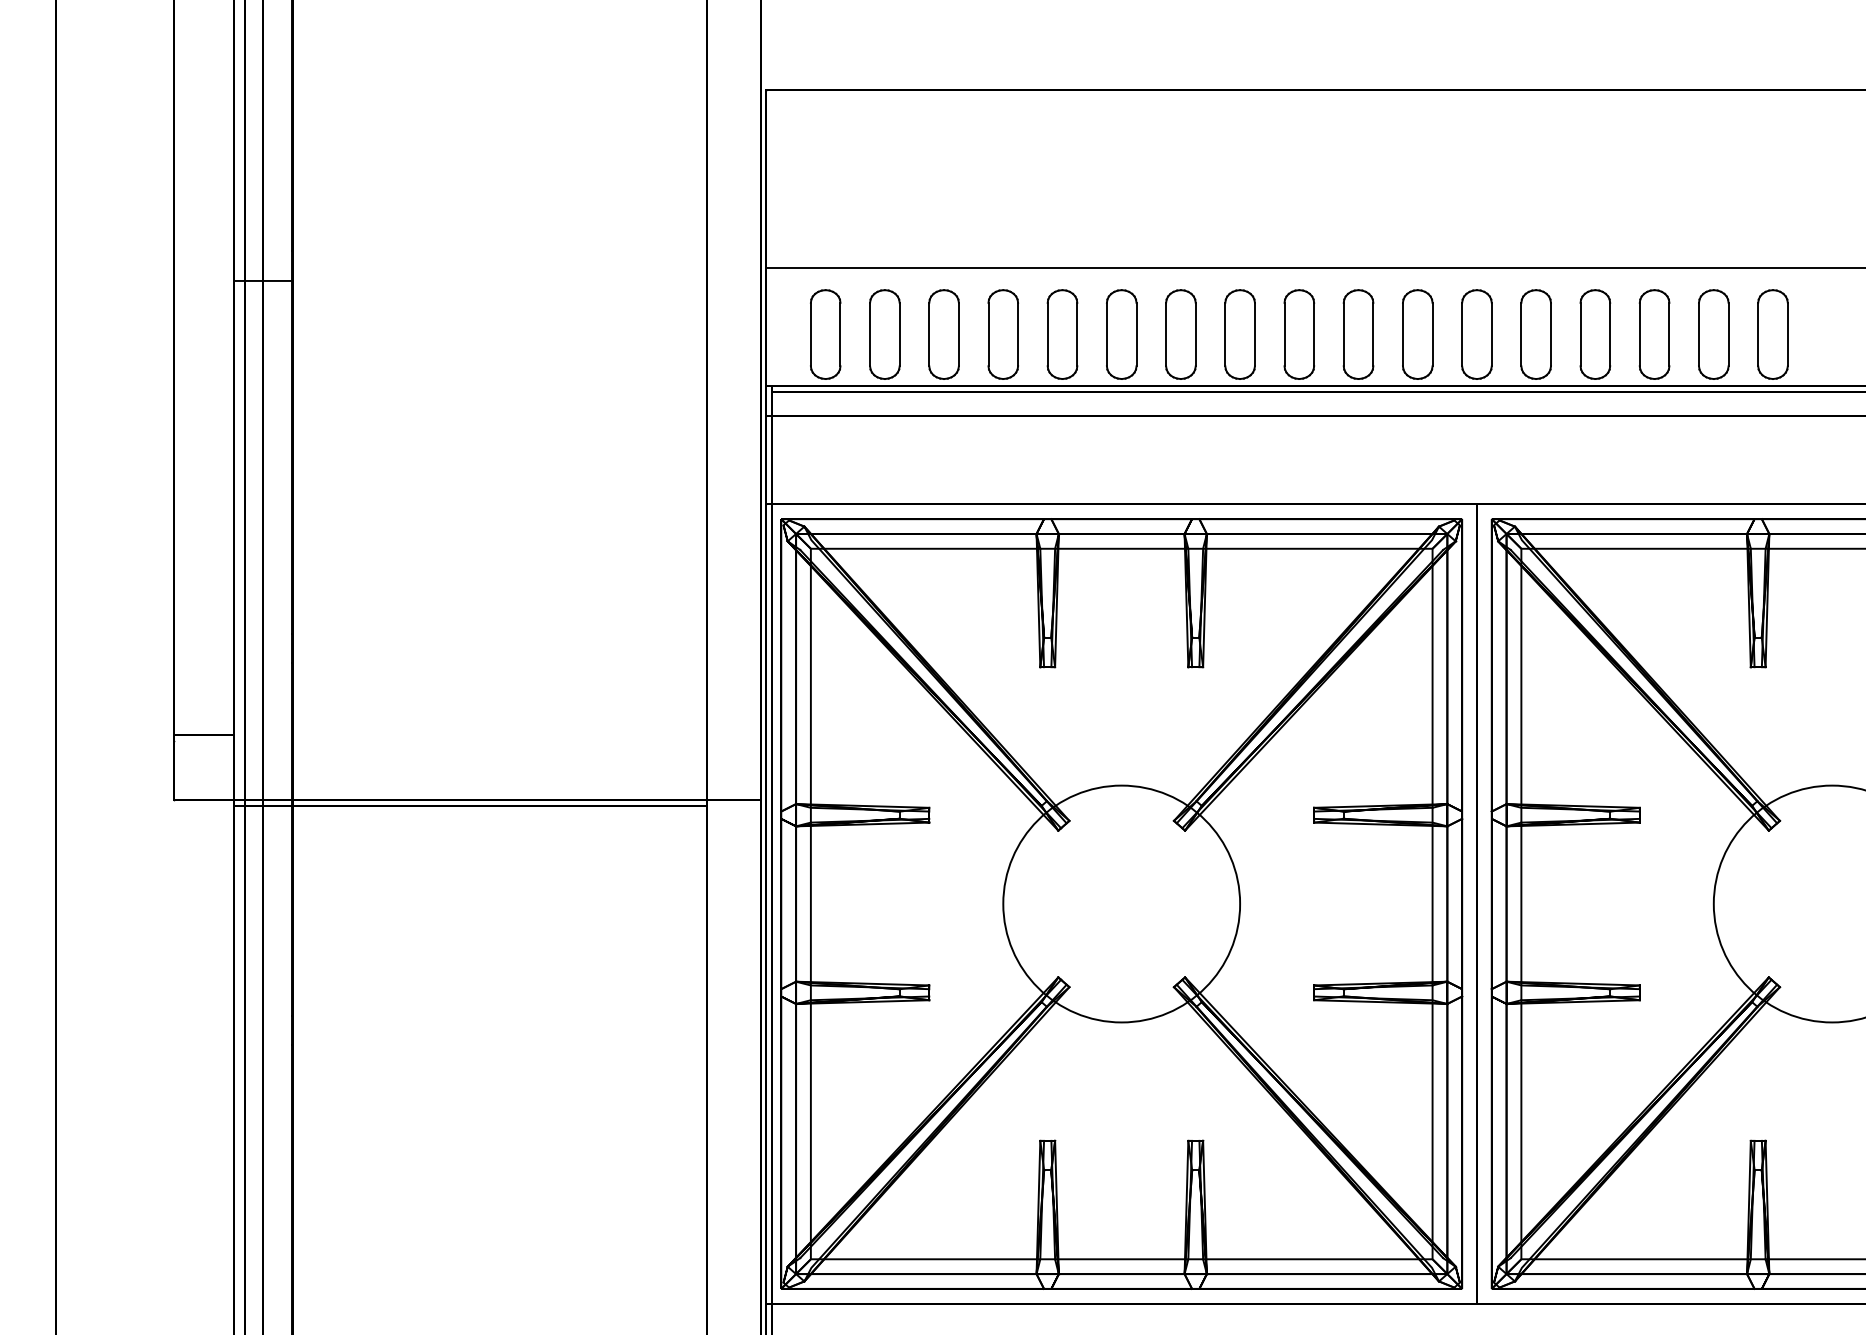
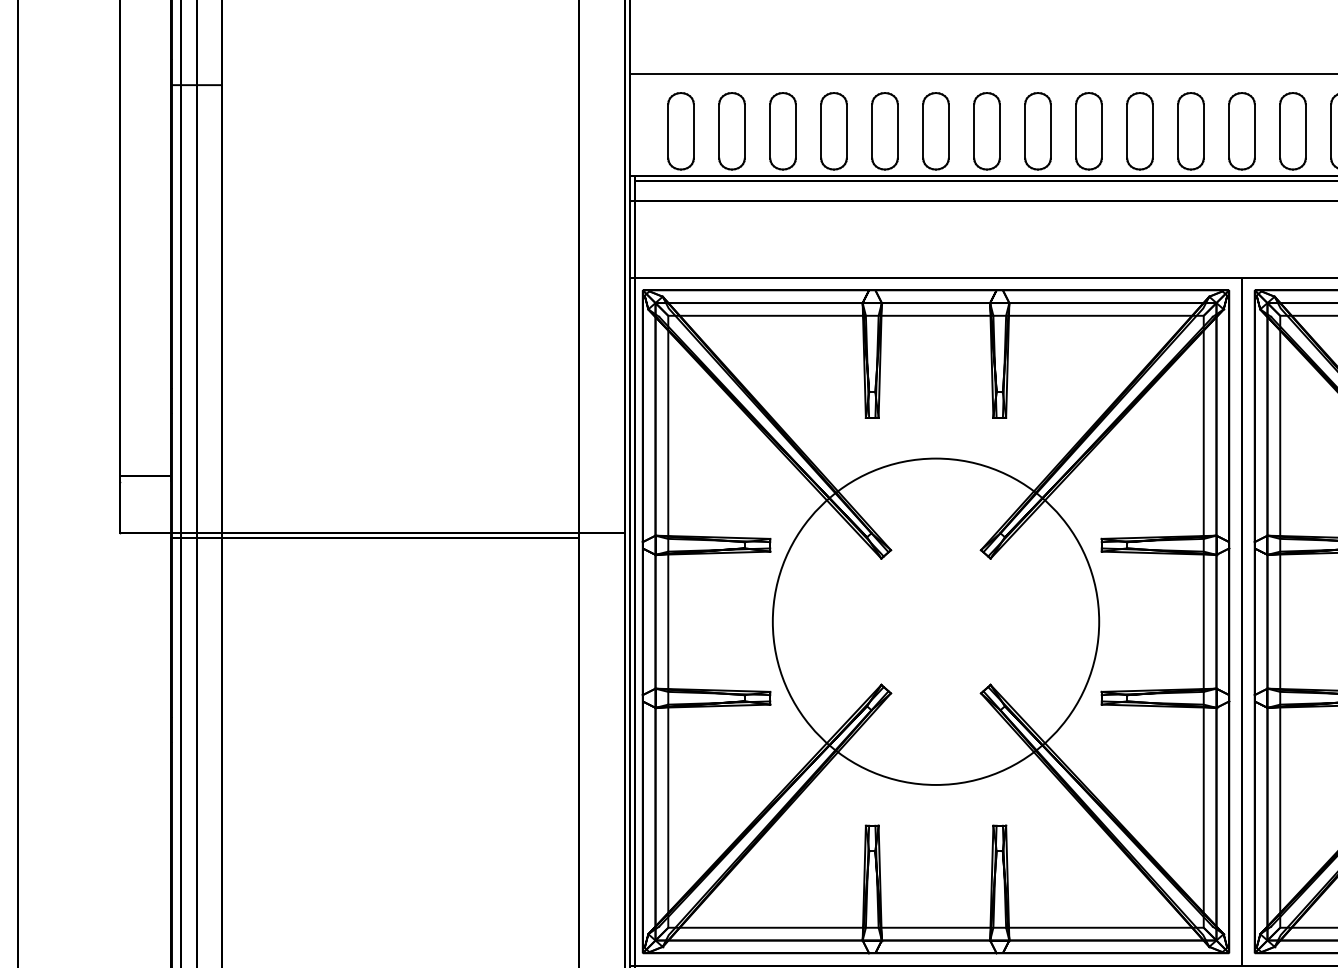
circle: (1121, 903) -> (935, 621), size x1.6

